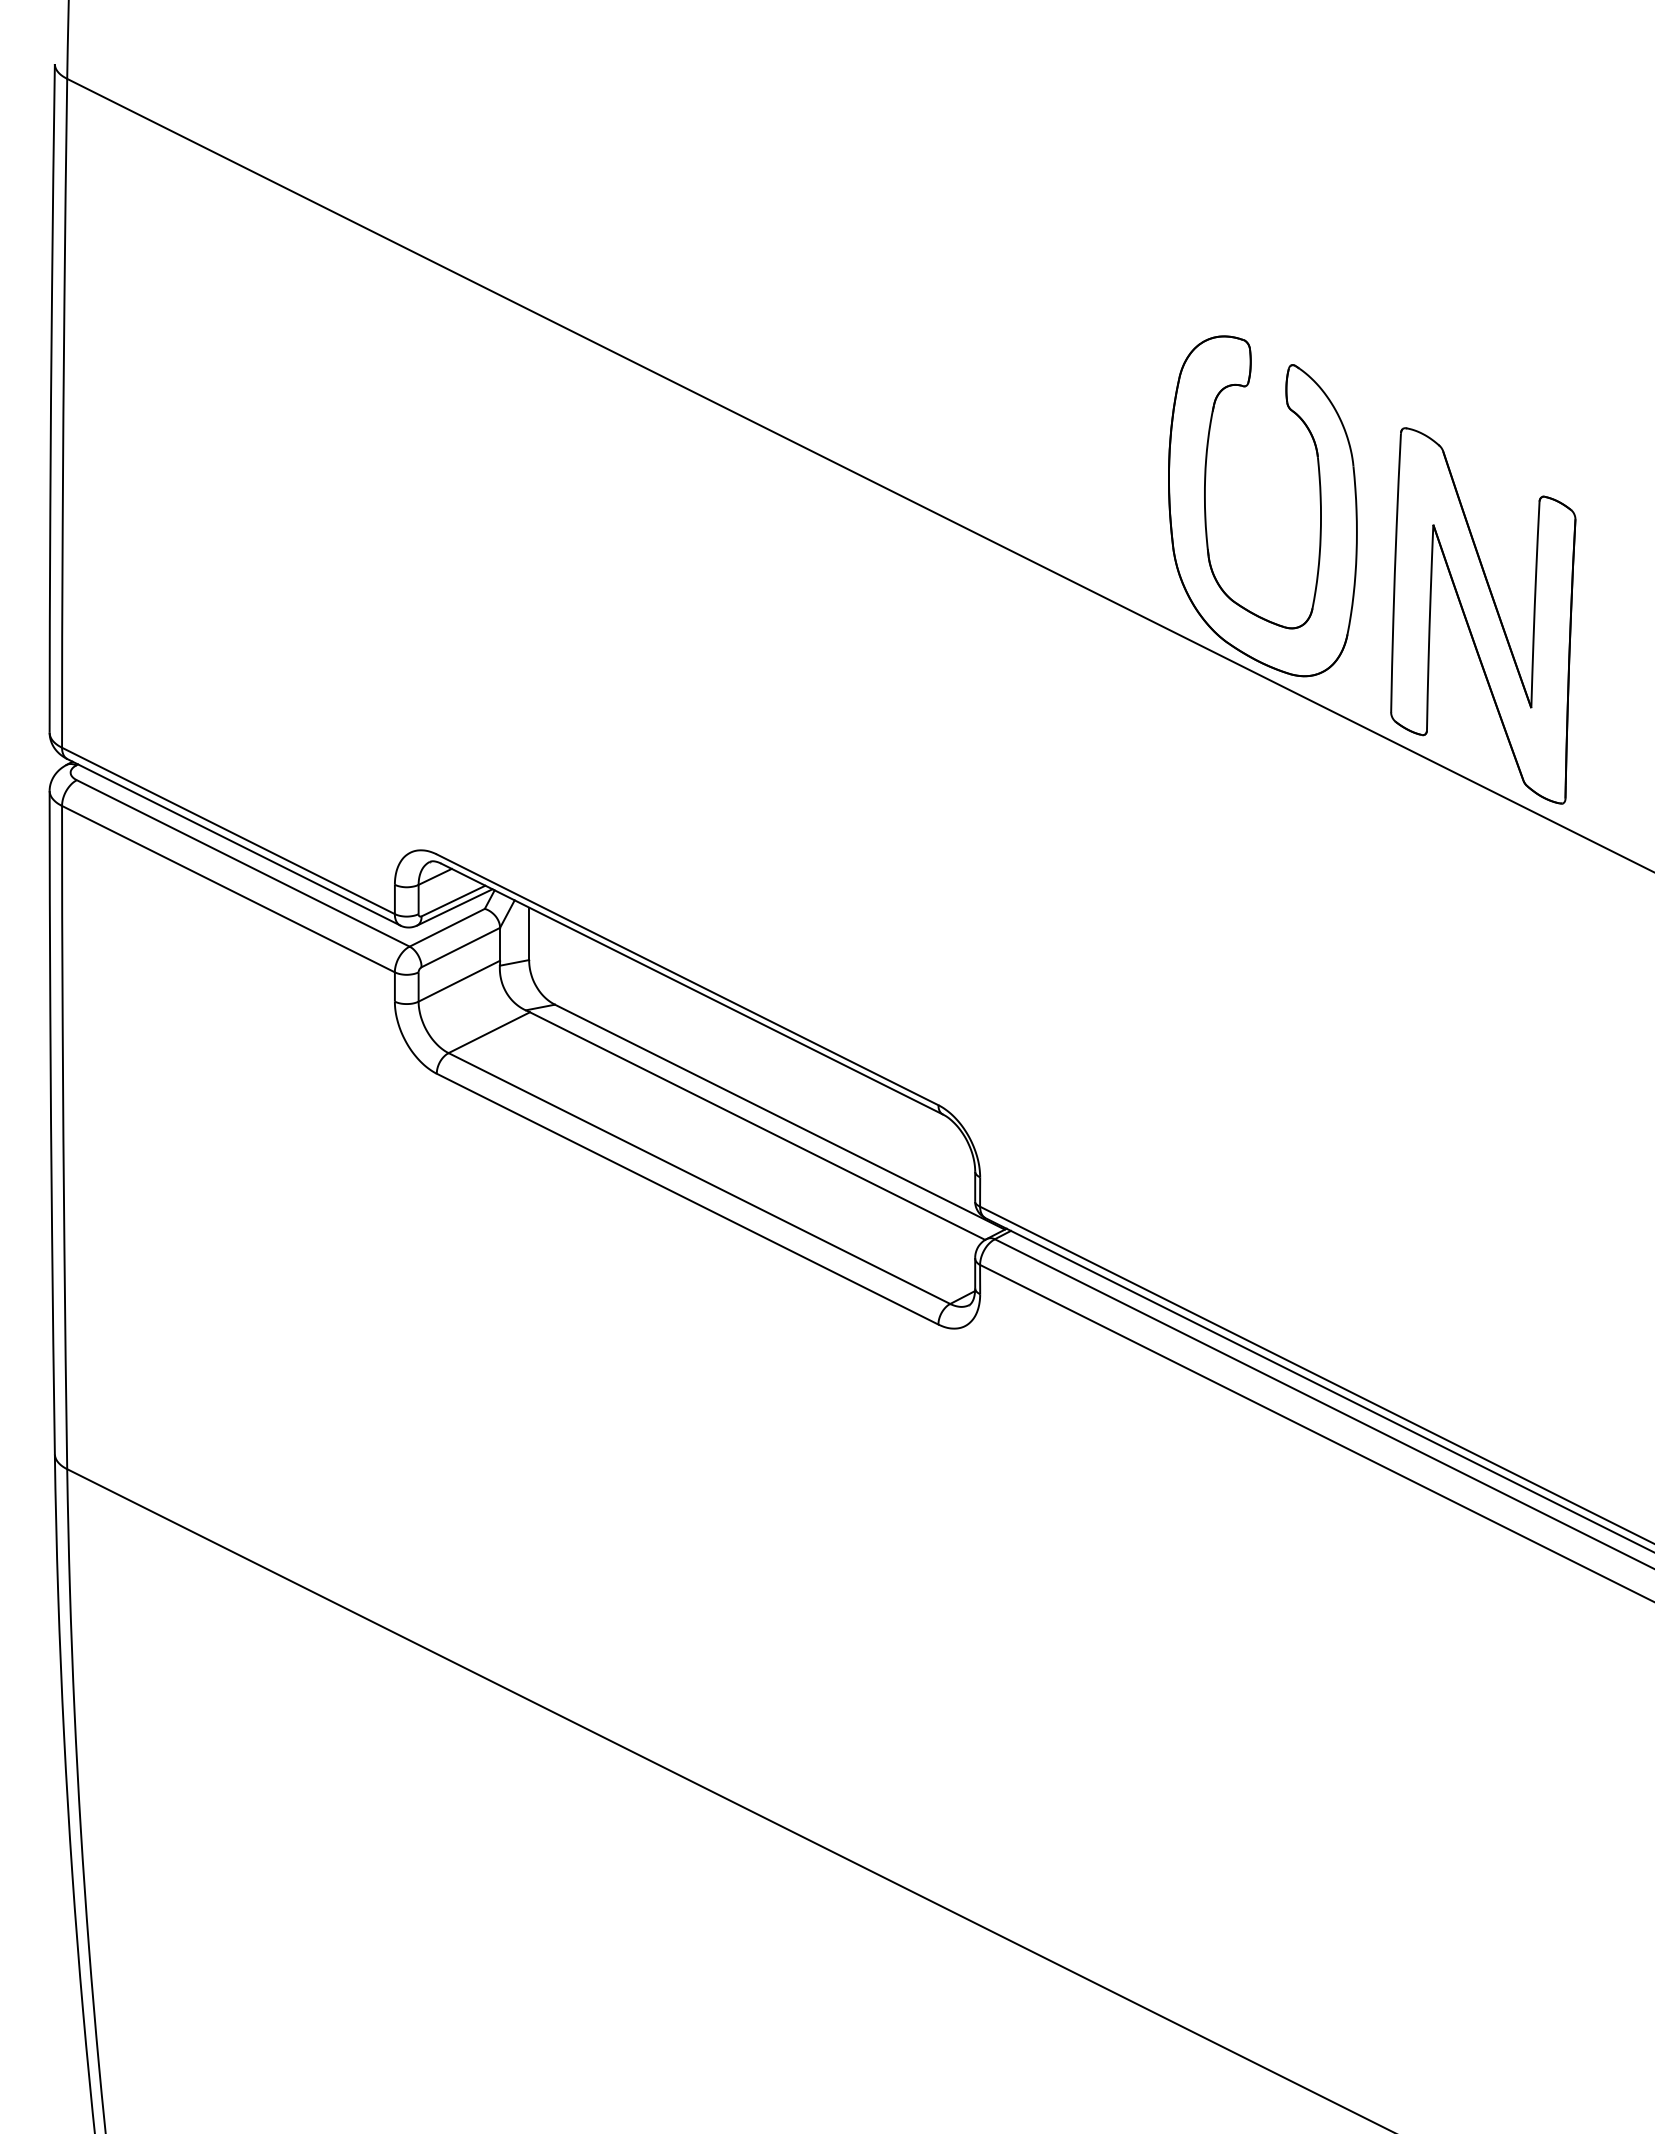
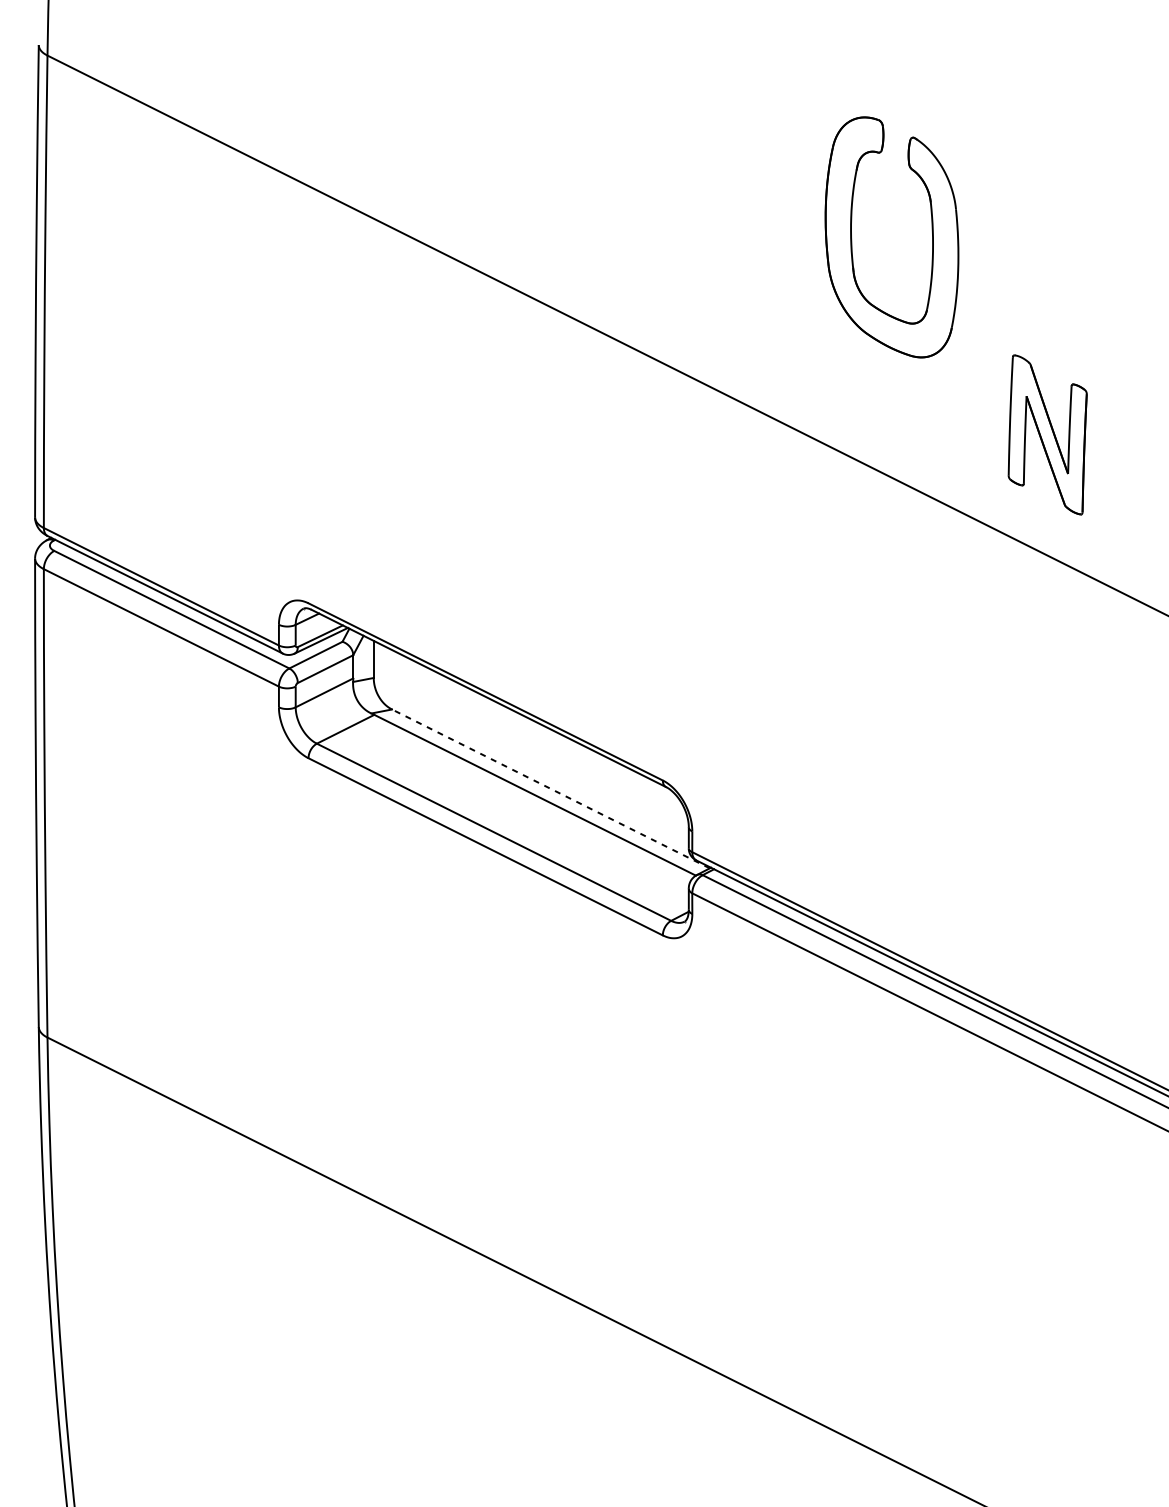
part: (1206, 512) -> (852, 241), moved
part: (1483, 615) -> (1047, 434), size x0.6
line: (779, 1117) -> (550, 789), solid -> dashed

